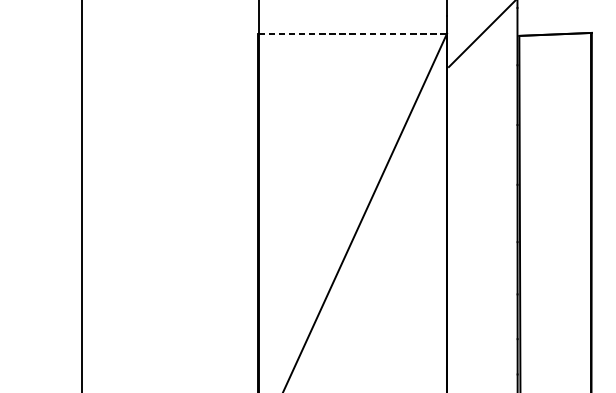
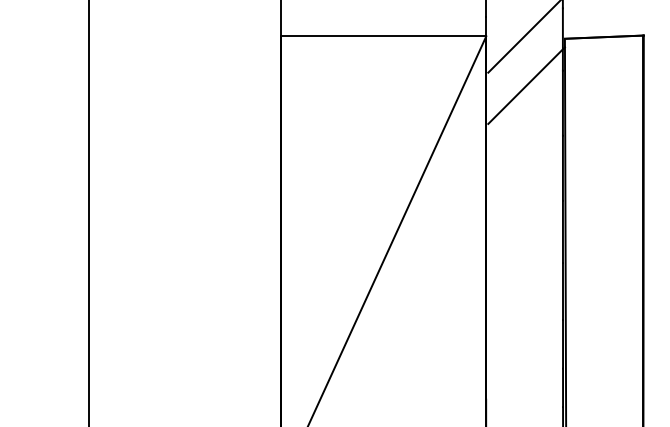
line: (352, 33) -> (383, 36), dashed -> solid
line: (484, 78) -> (526, 85), added

